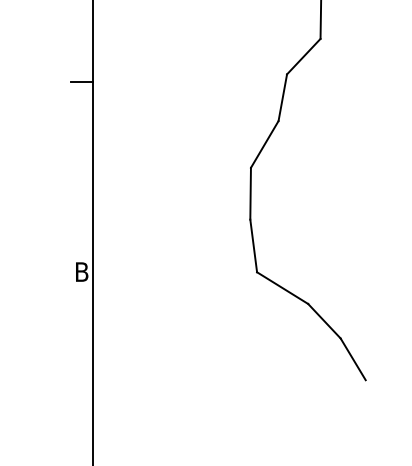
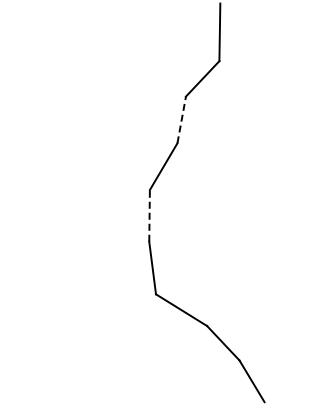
line: (282, 97) -> (181, 119), solid -> dashed
line: (250, 193) -> (149, 215), solid -> dashed

